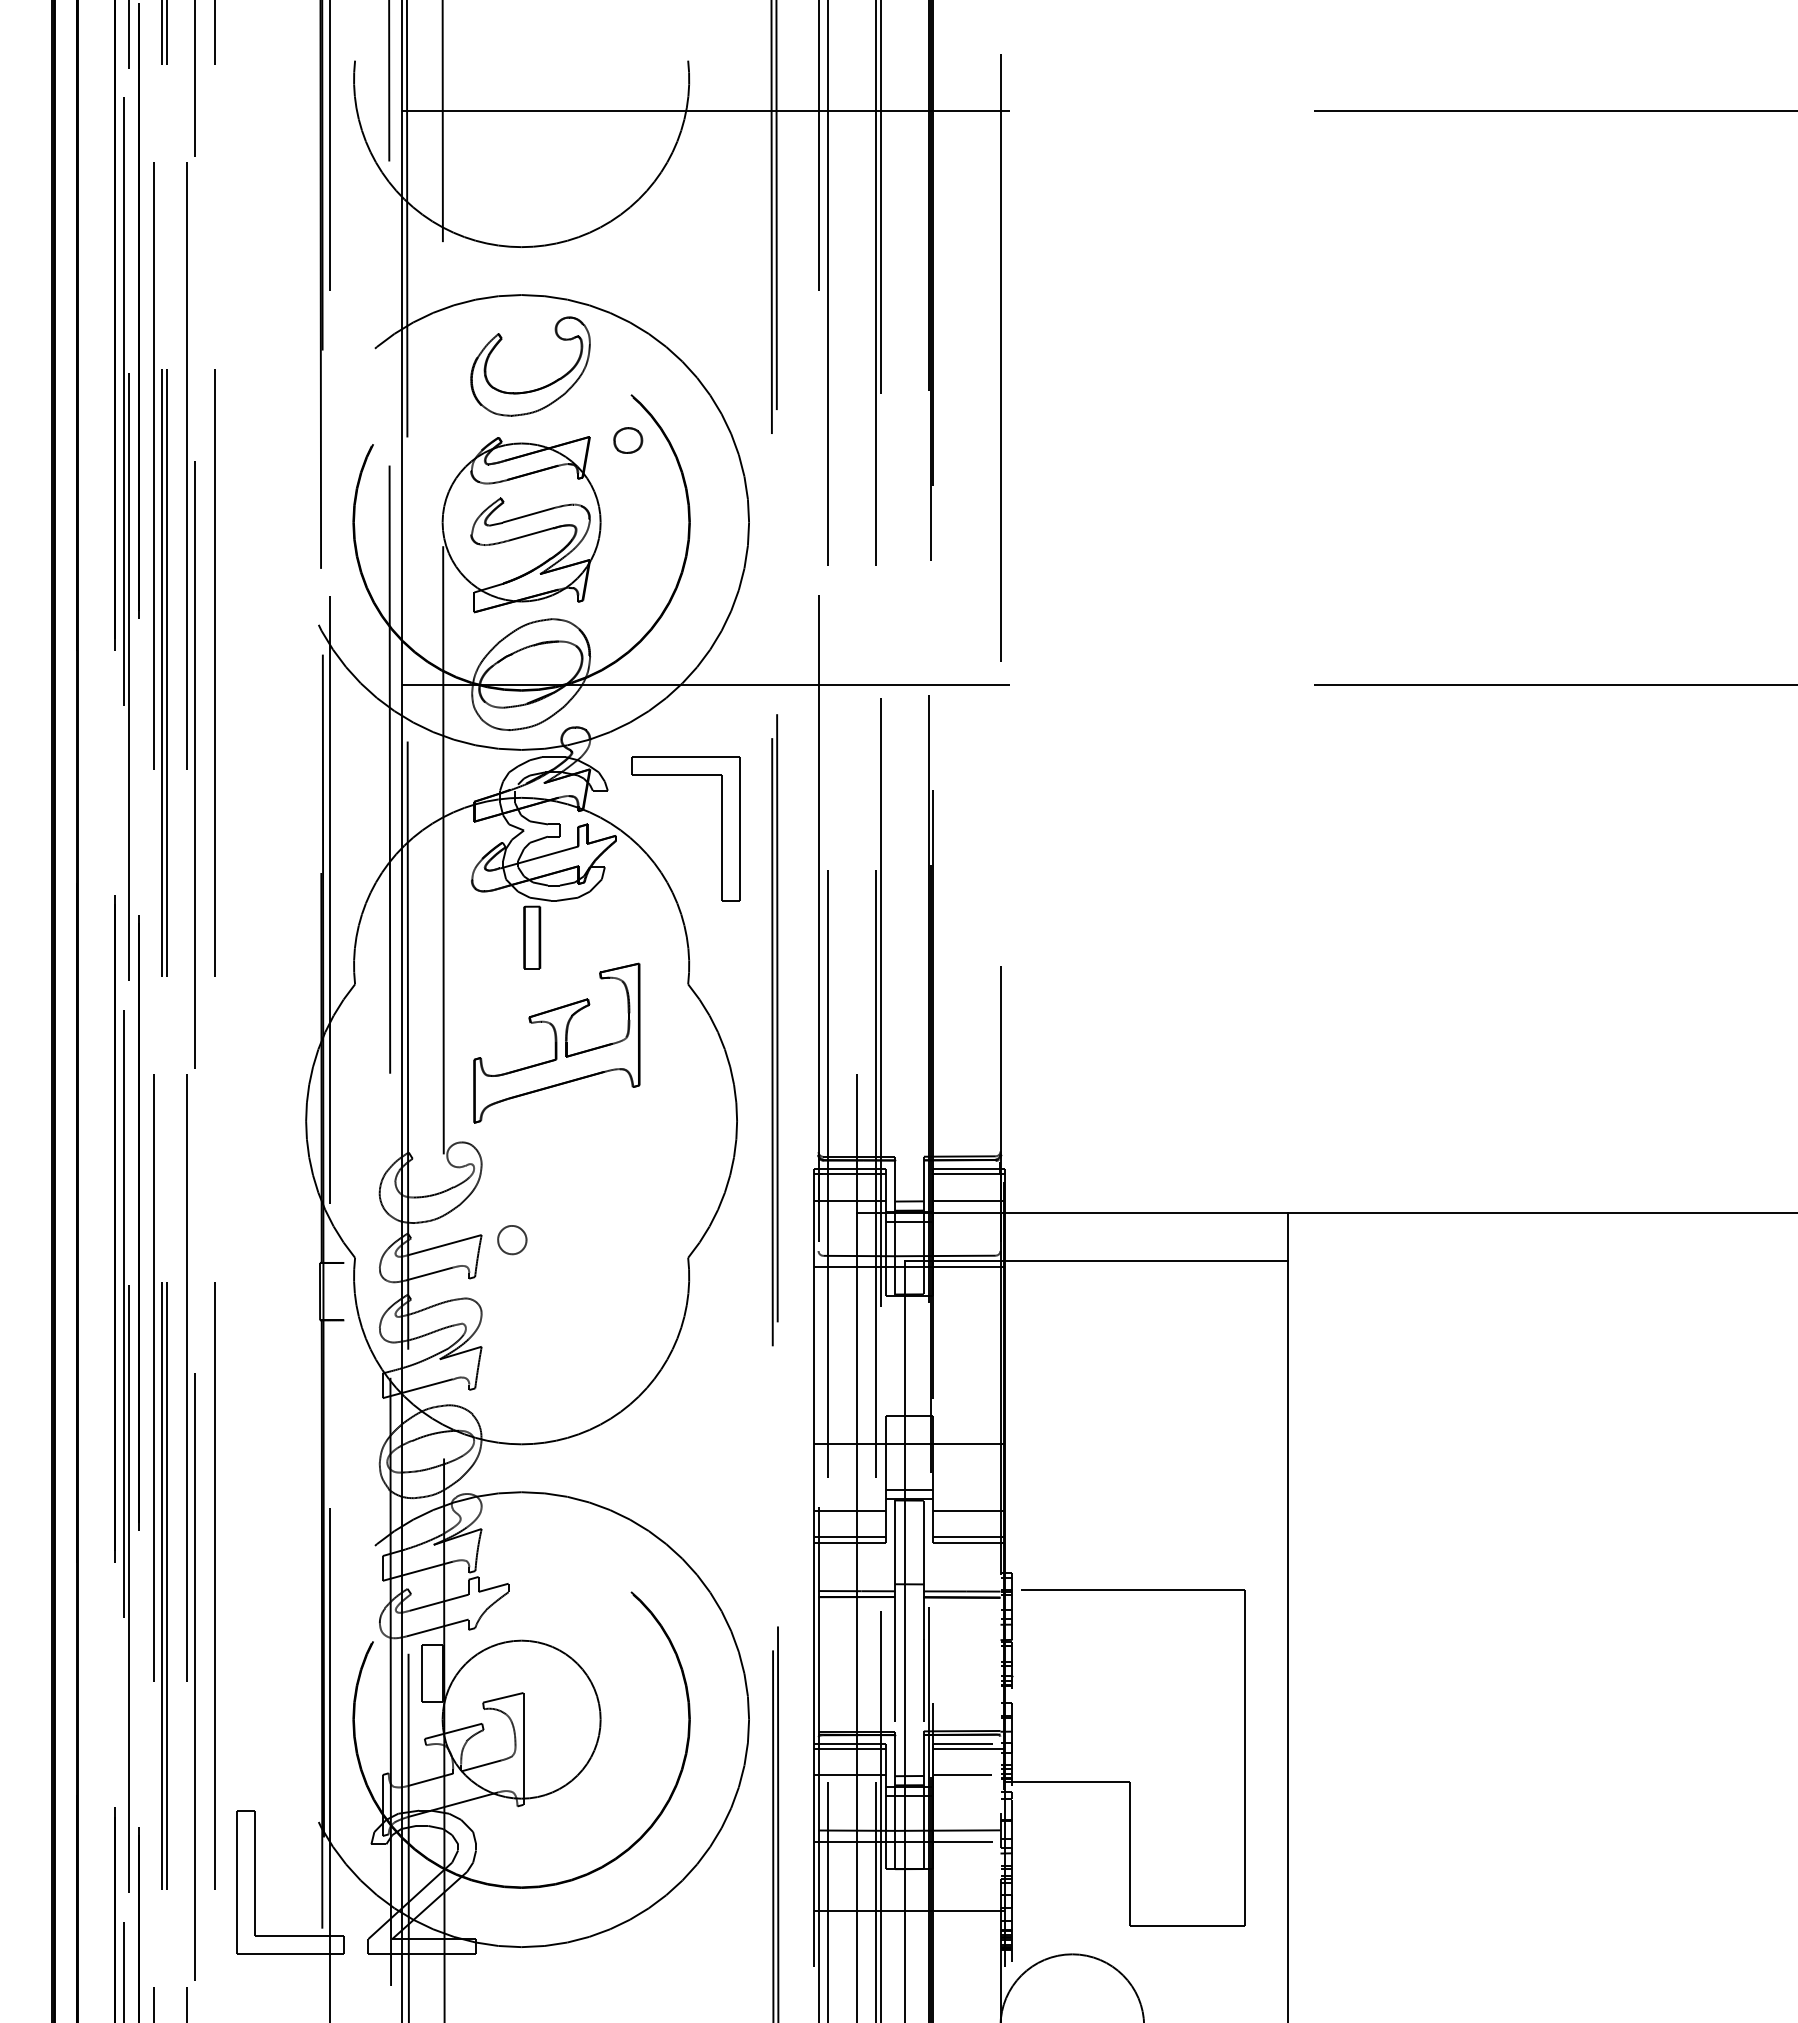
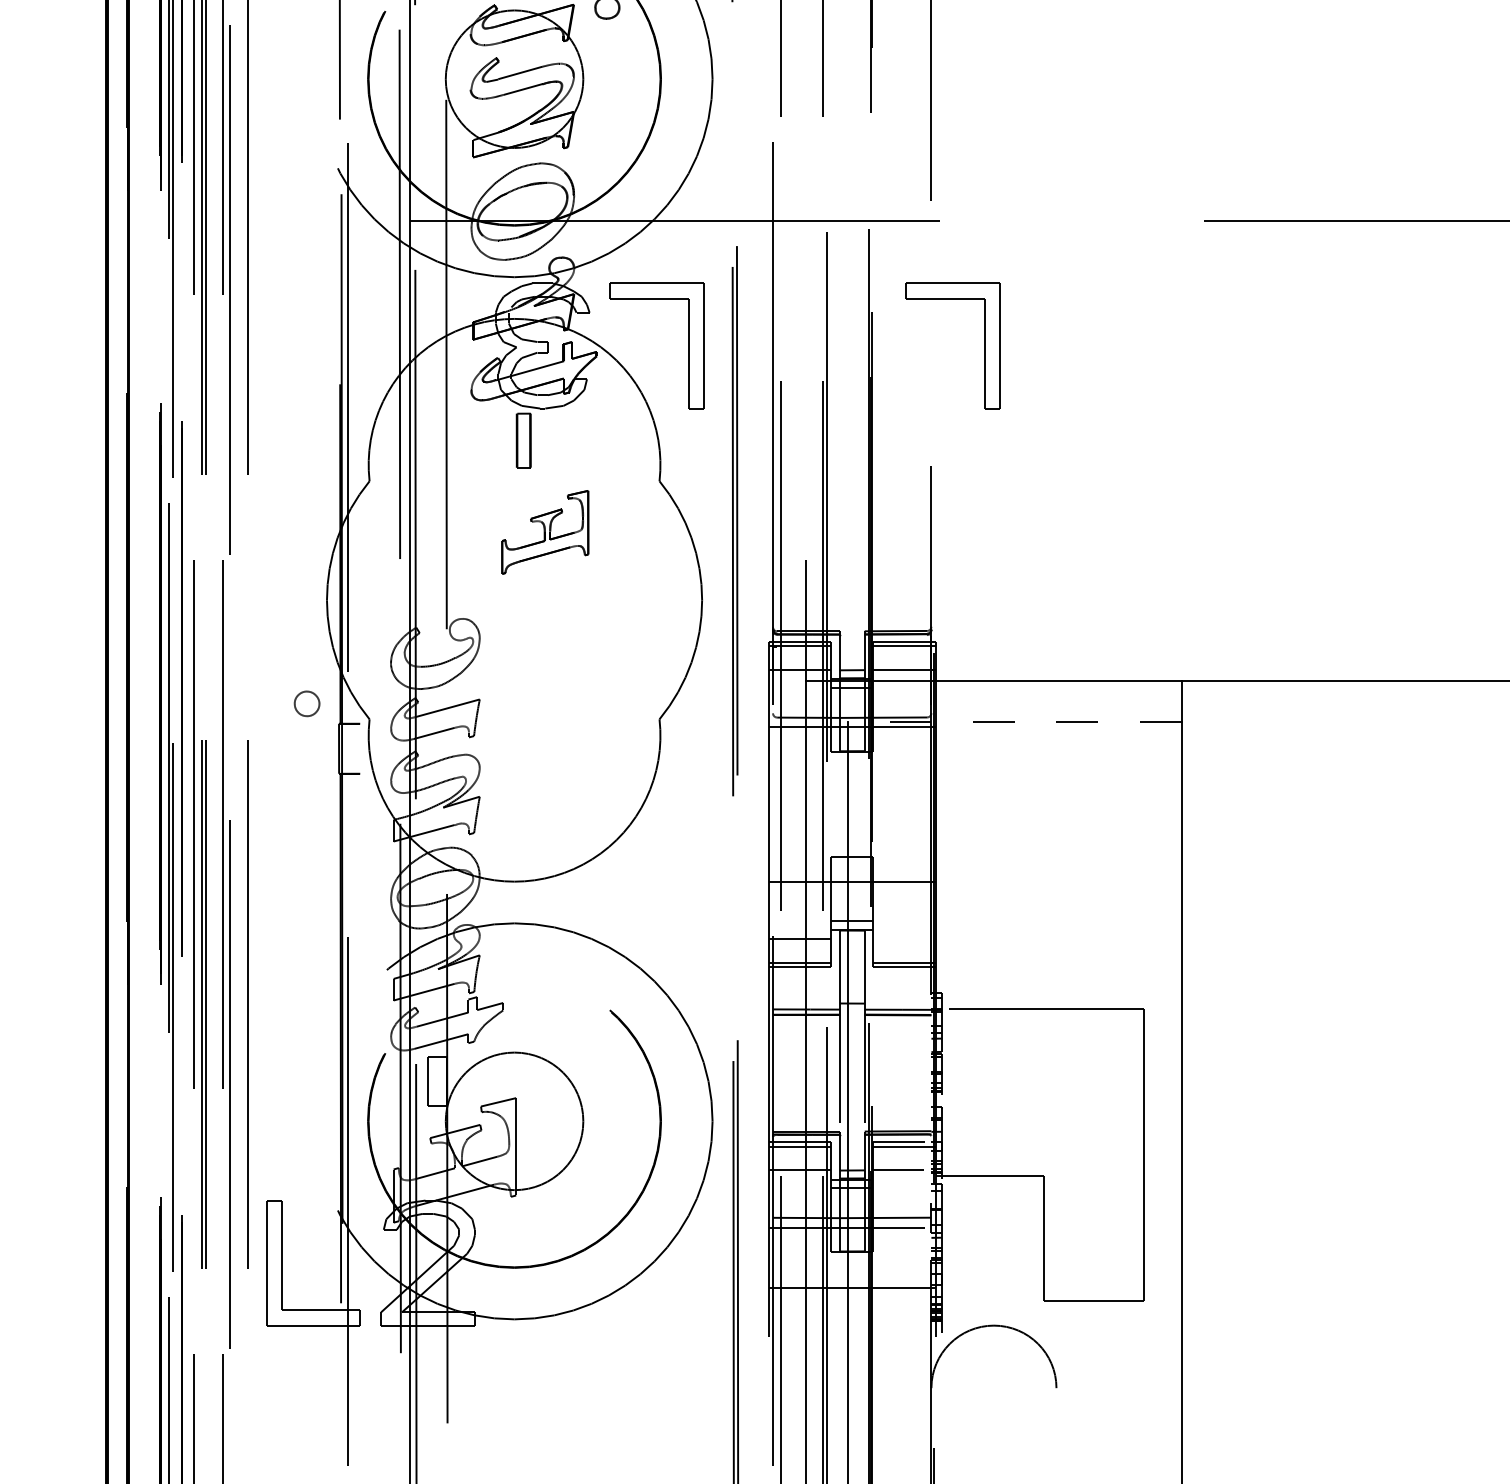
part: (1061, 828) -> (984, 345), added
part: (556, 1042) -> (544, 531), size x0.6
part: (512, 1240) -> (307, 704), moved
line: (1096, 1261) -> (1014, 722), solid -> dashed
line: (969, 1510) -> (904, 939), removed

